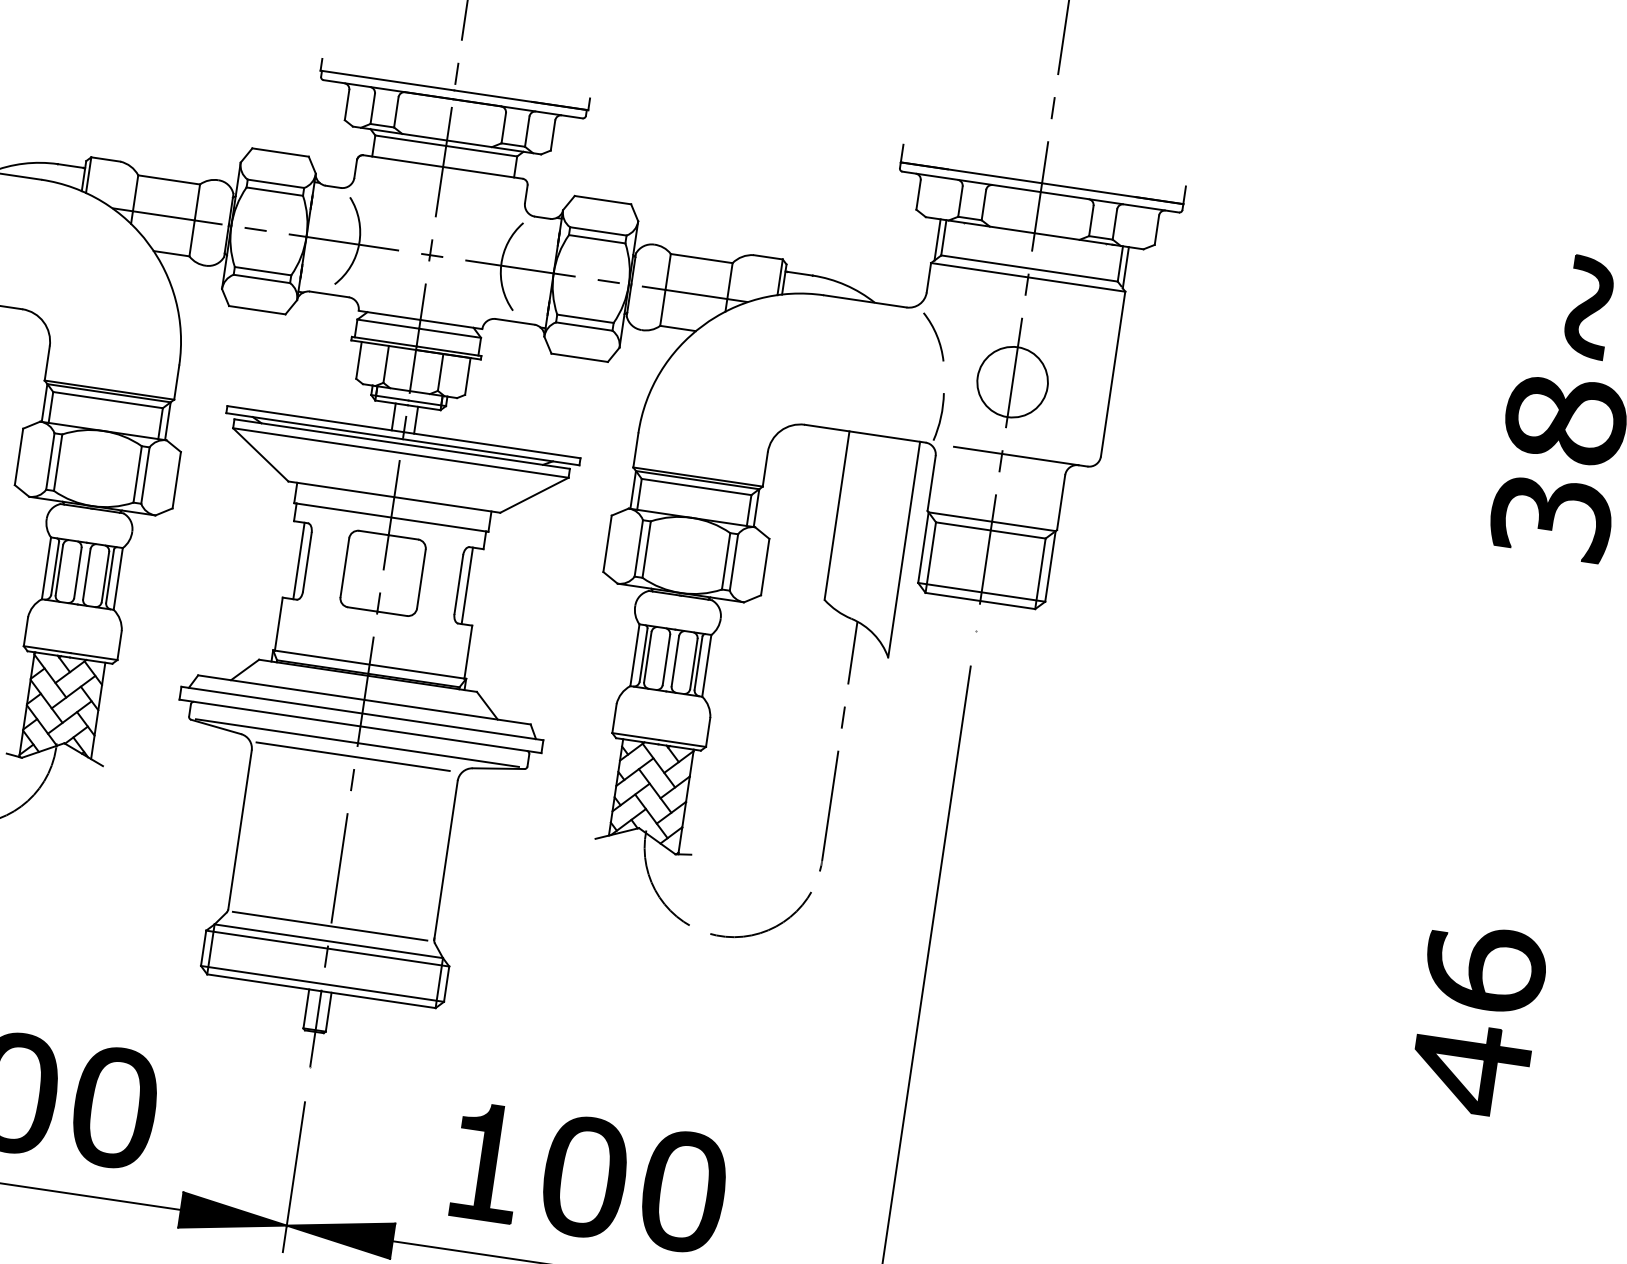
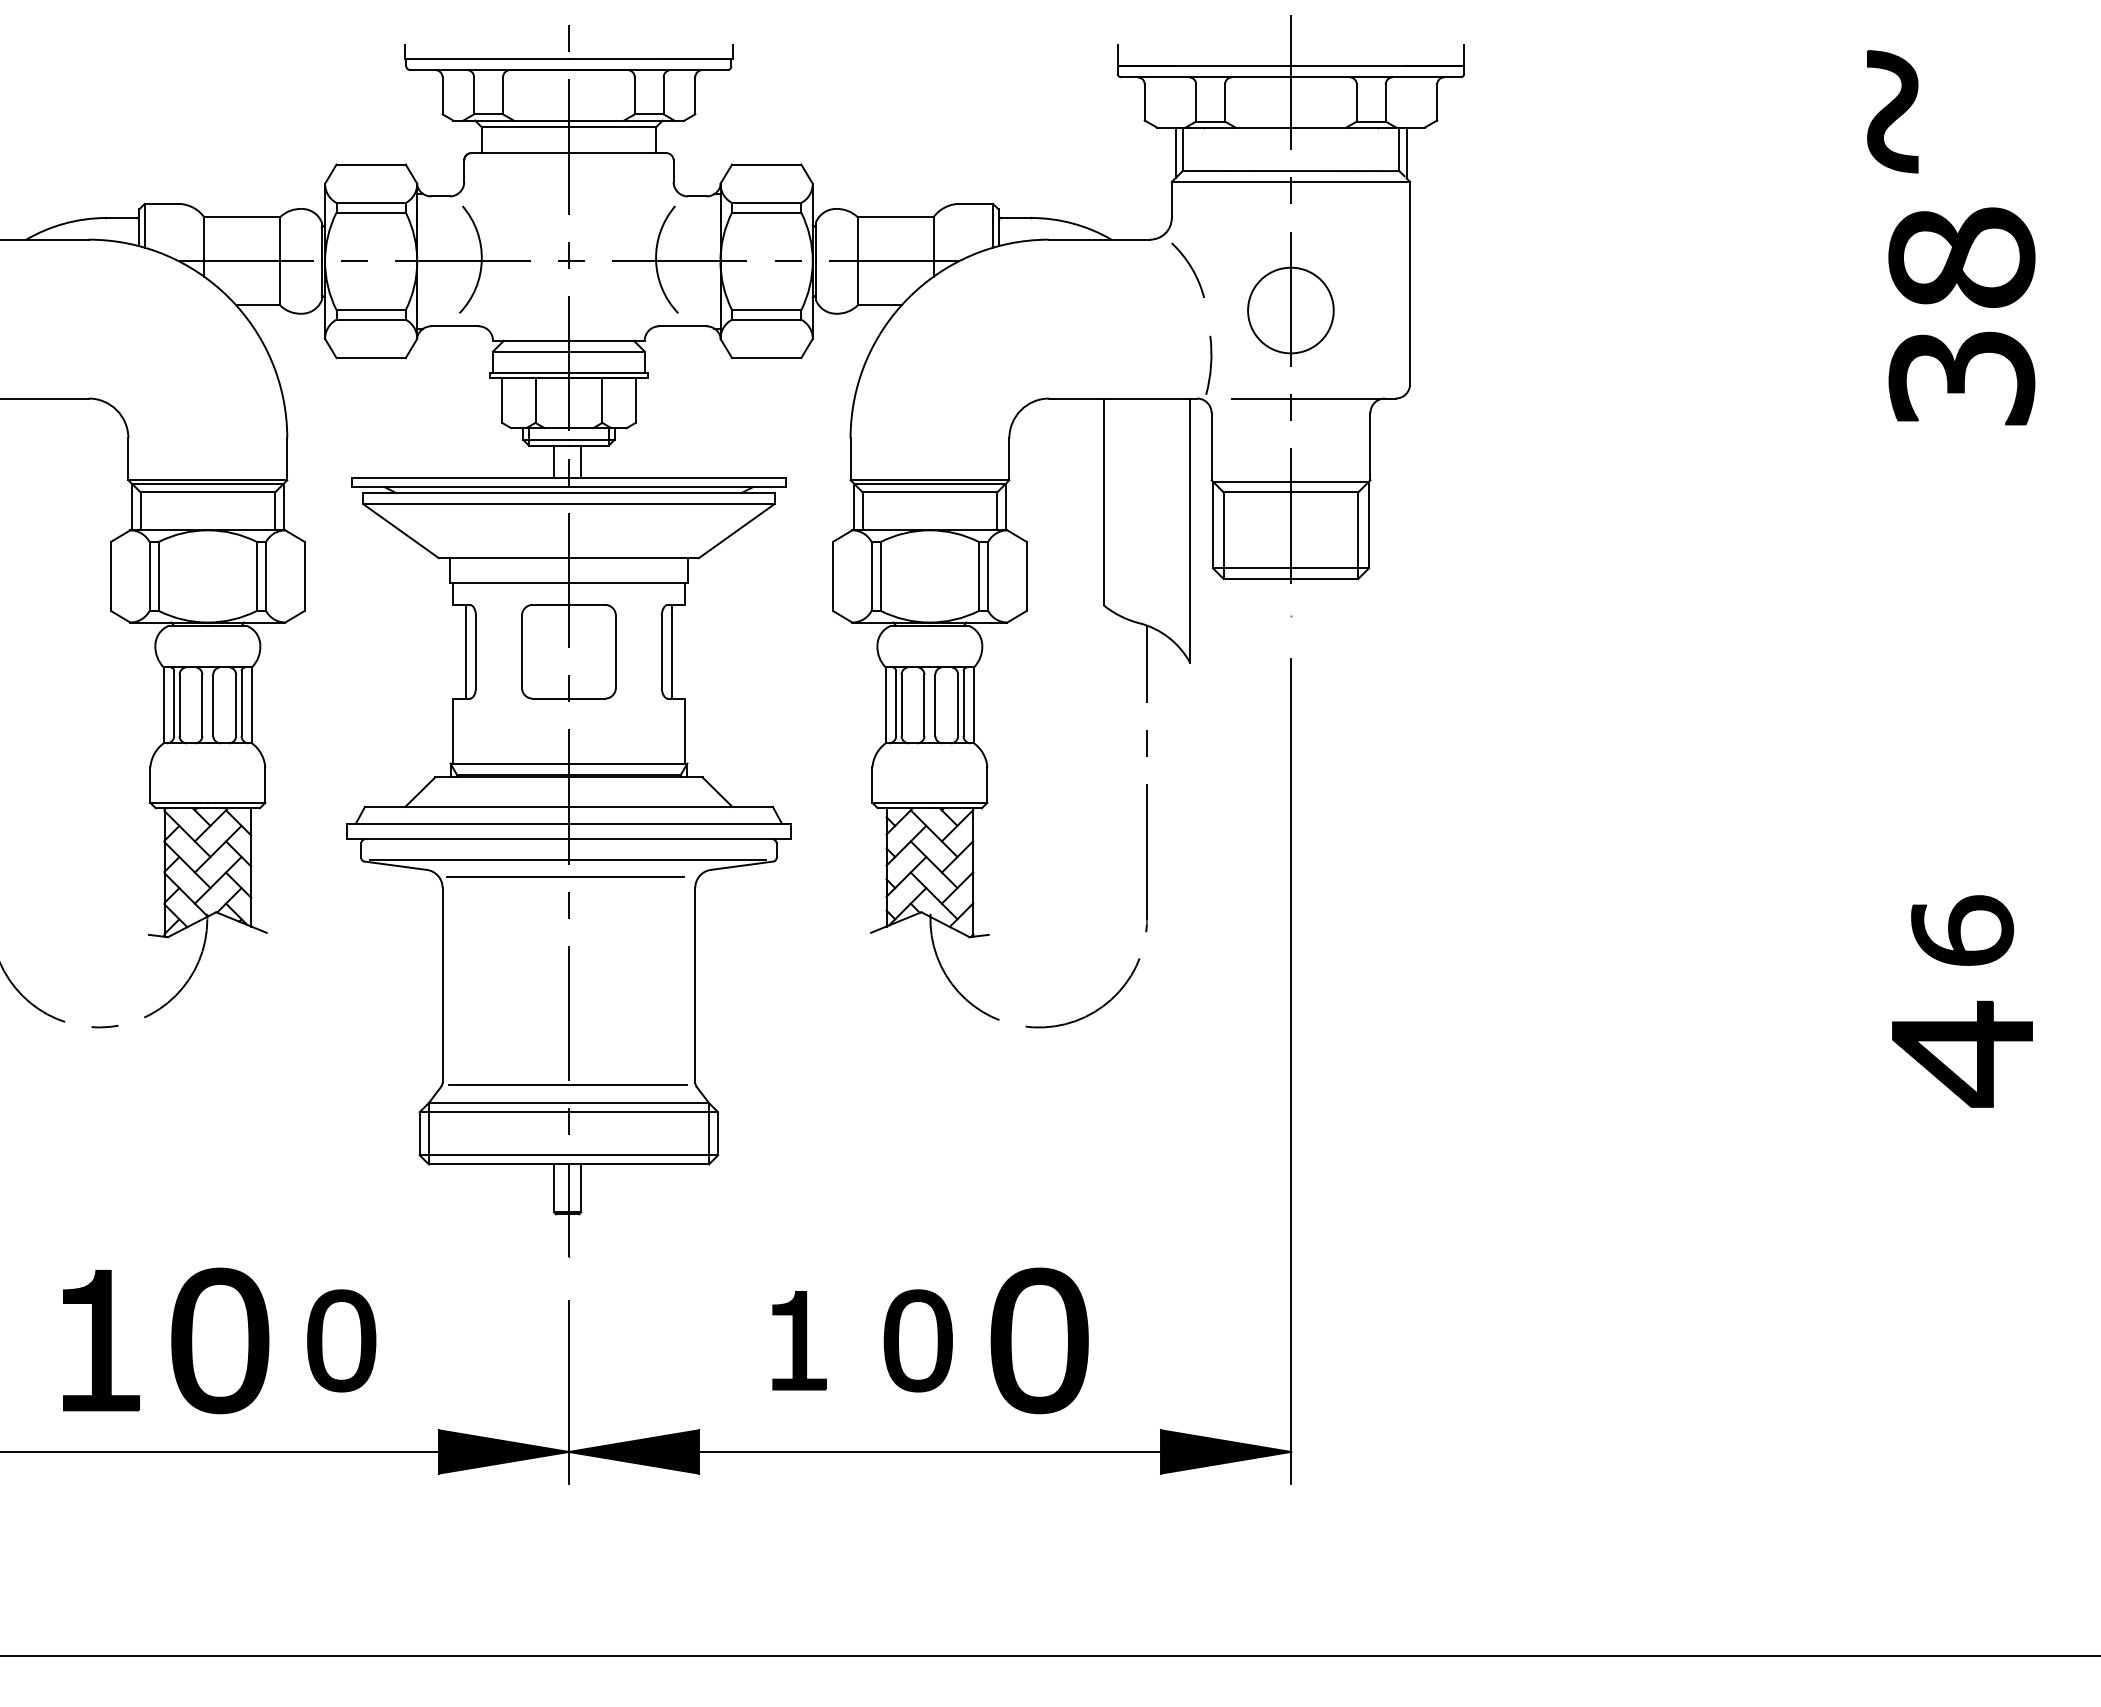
part: (1588, 307) -> (1892, 111), moved
part: (1485, 968) -> (1962, 930), size x0.7
part: (114, 1107) -> (341, 1340), size x0.7
part: (488, 1162) -> (799, 1340), size x0.7
part: (585, 1176) -> (918, 1340), size x0.7

